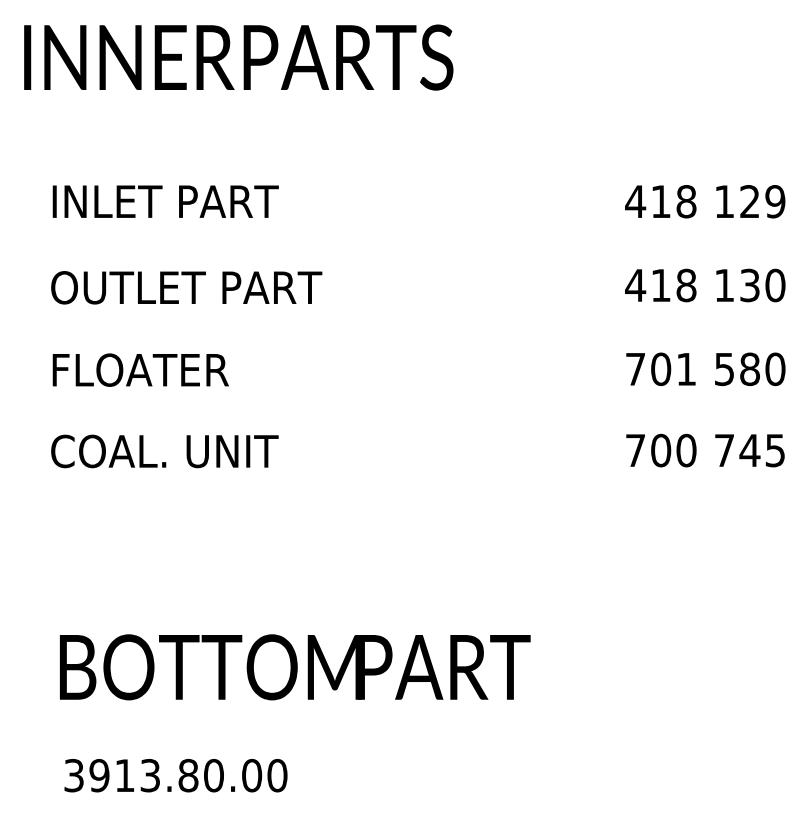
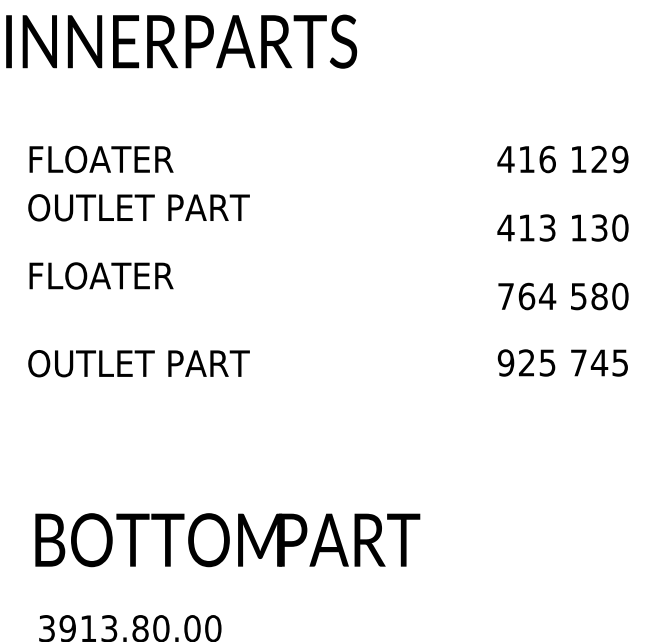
text: (167, 201) -> (123, 159), INLET PART -> FLOATER
text: (686, 201) -> (547, 159), 418 -> 416
text: (686, 285) -> (547, 228), 418 -> 413
text: (186, 287) -> (138, 207), moved
text: (673, 368) -> (537, 295), 701 -> 764
text: (140, 369) -> (101, 275), moved
text: (660, 450) -> (526, 362), 700 -> 925
text: (189, 451) -> (141, 363), COAL. UNIT -> OUTLET PART

